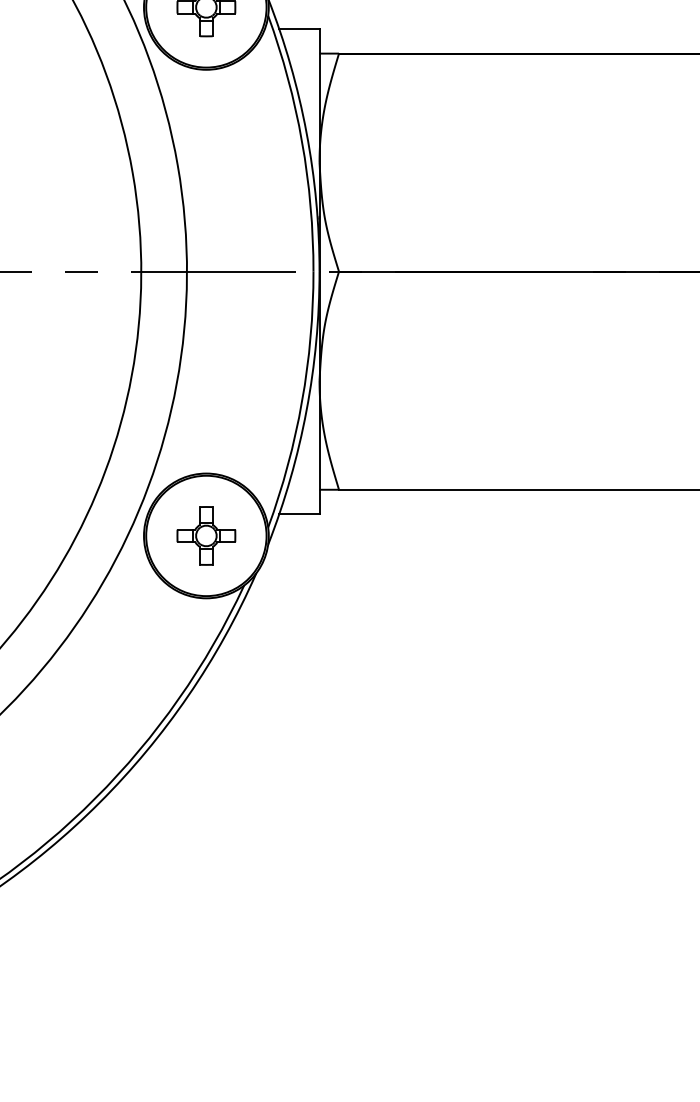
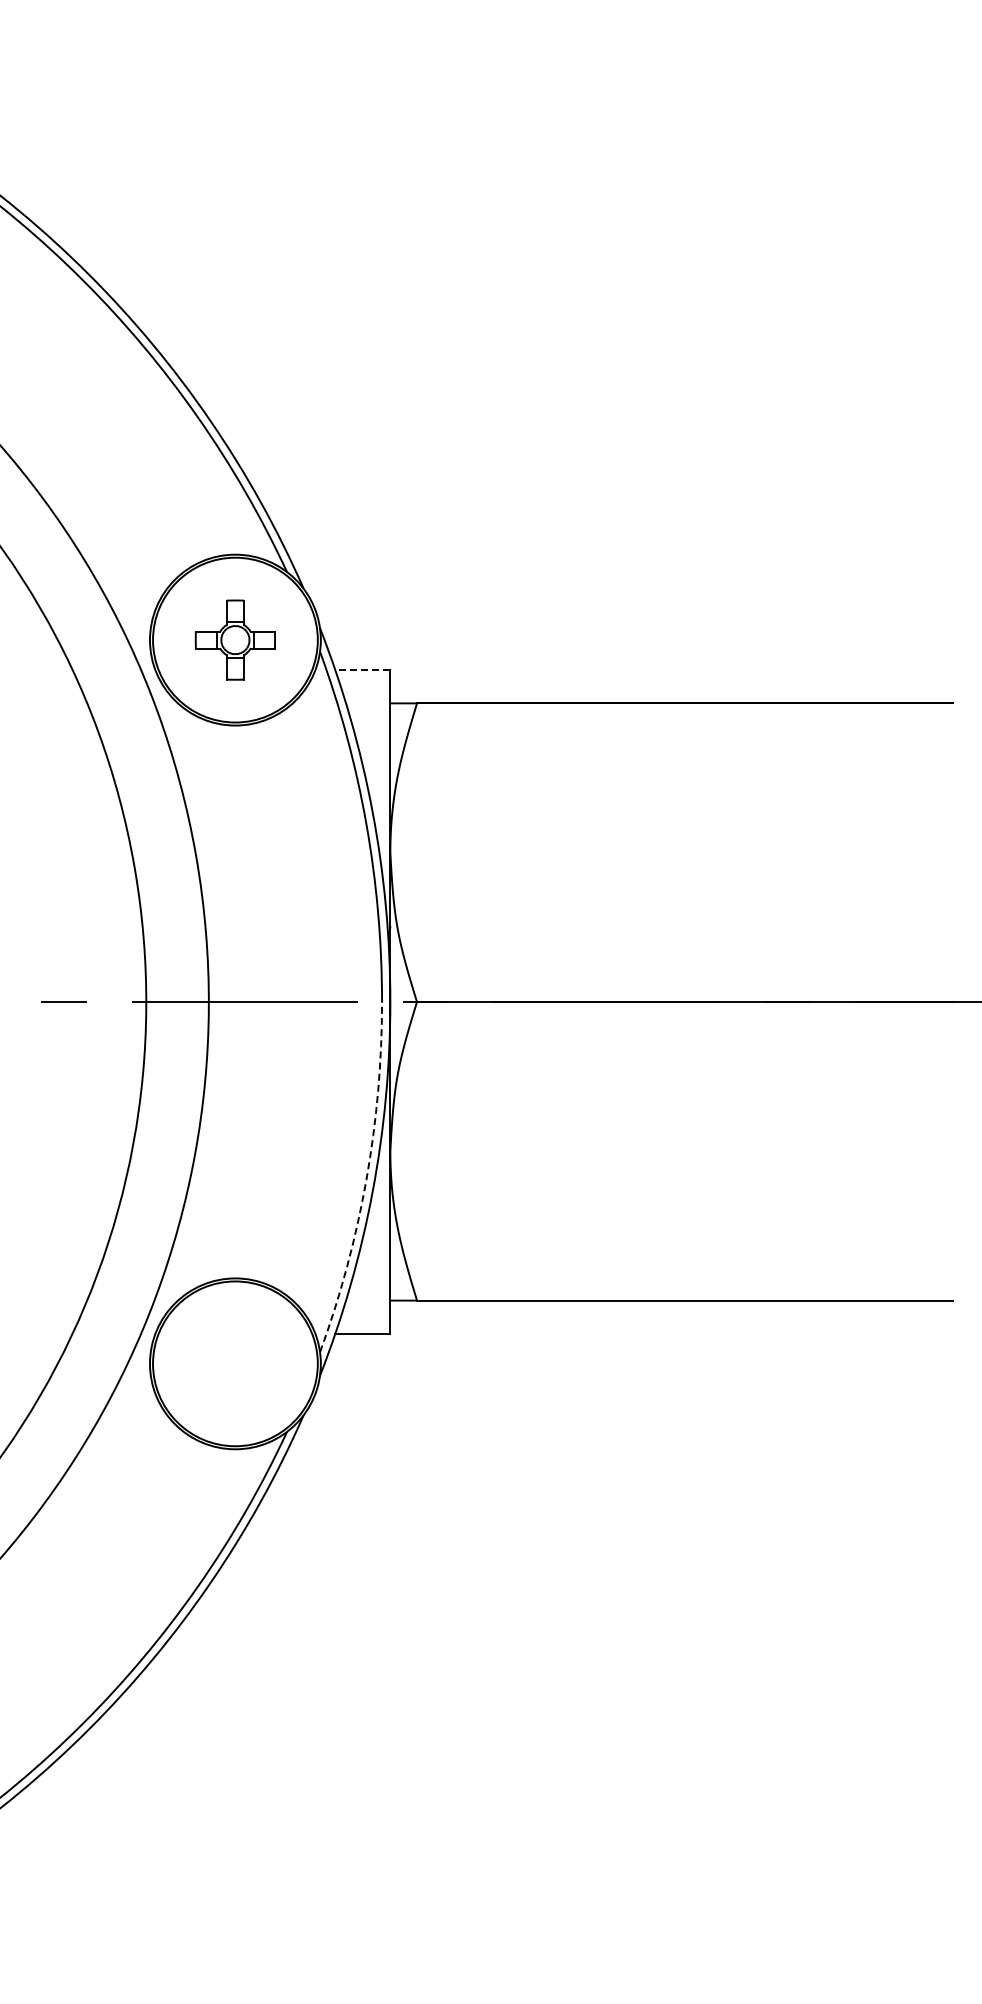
line: (299, 29) -> (362, 670), solid -> dashed
arc: (302, 401) -> (366, 1179), solid -> dashed
part: (205, 535) -> (234, 1363), removed

